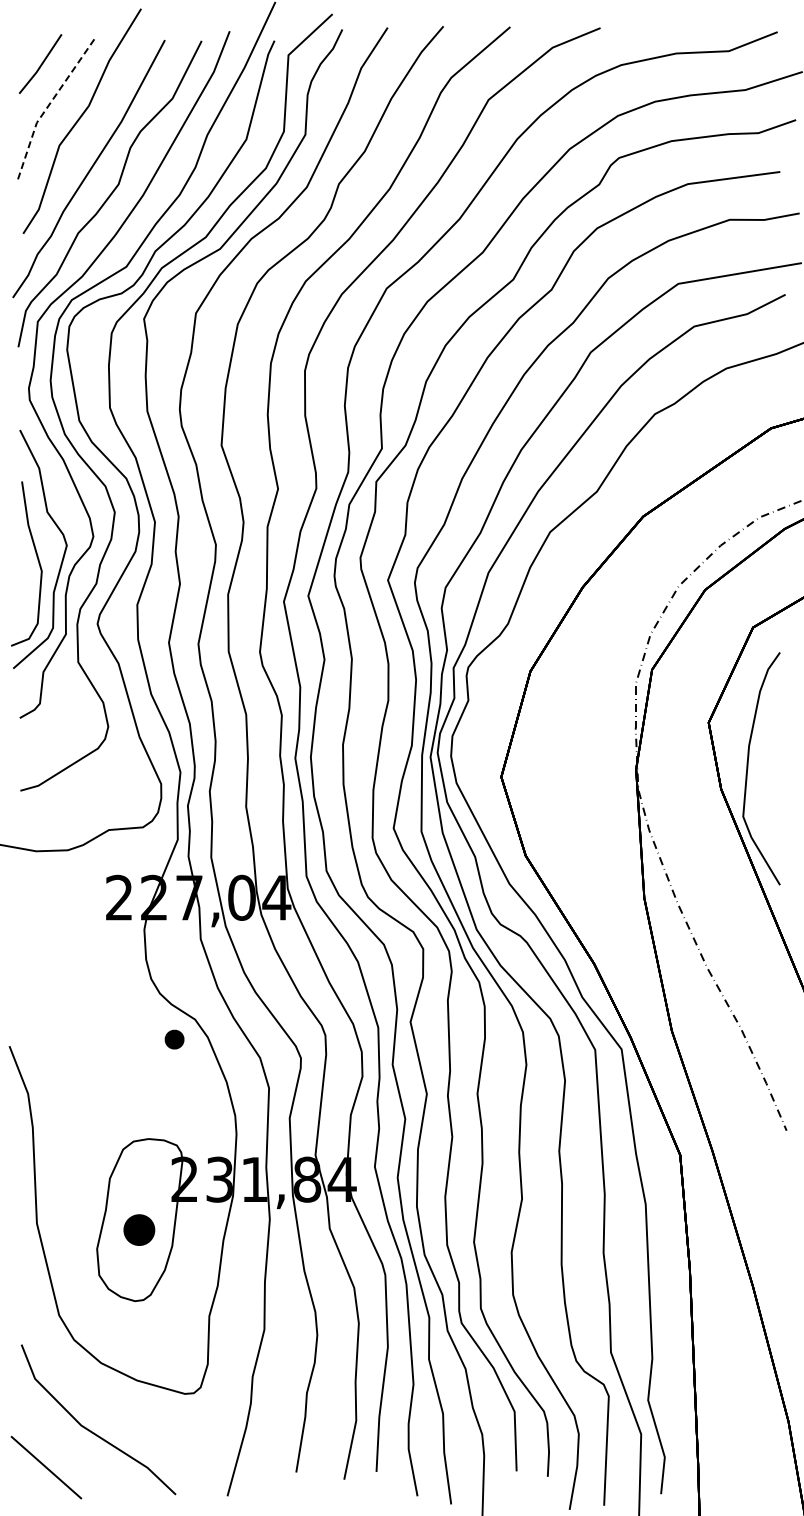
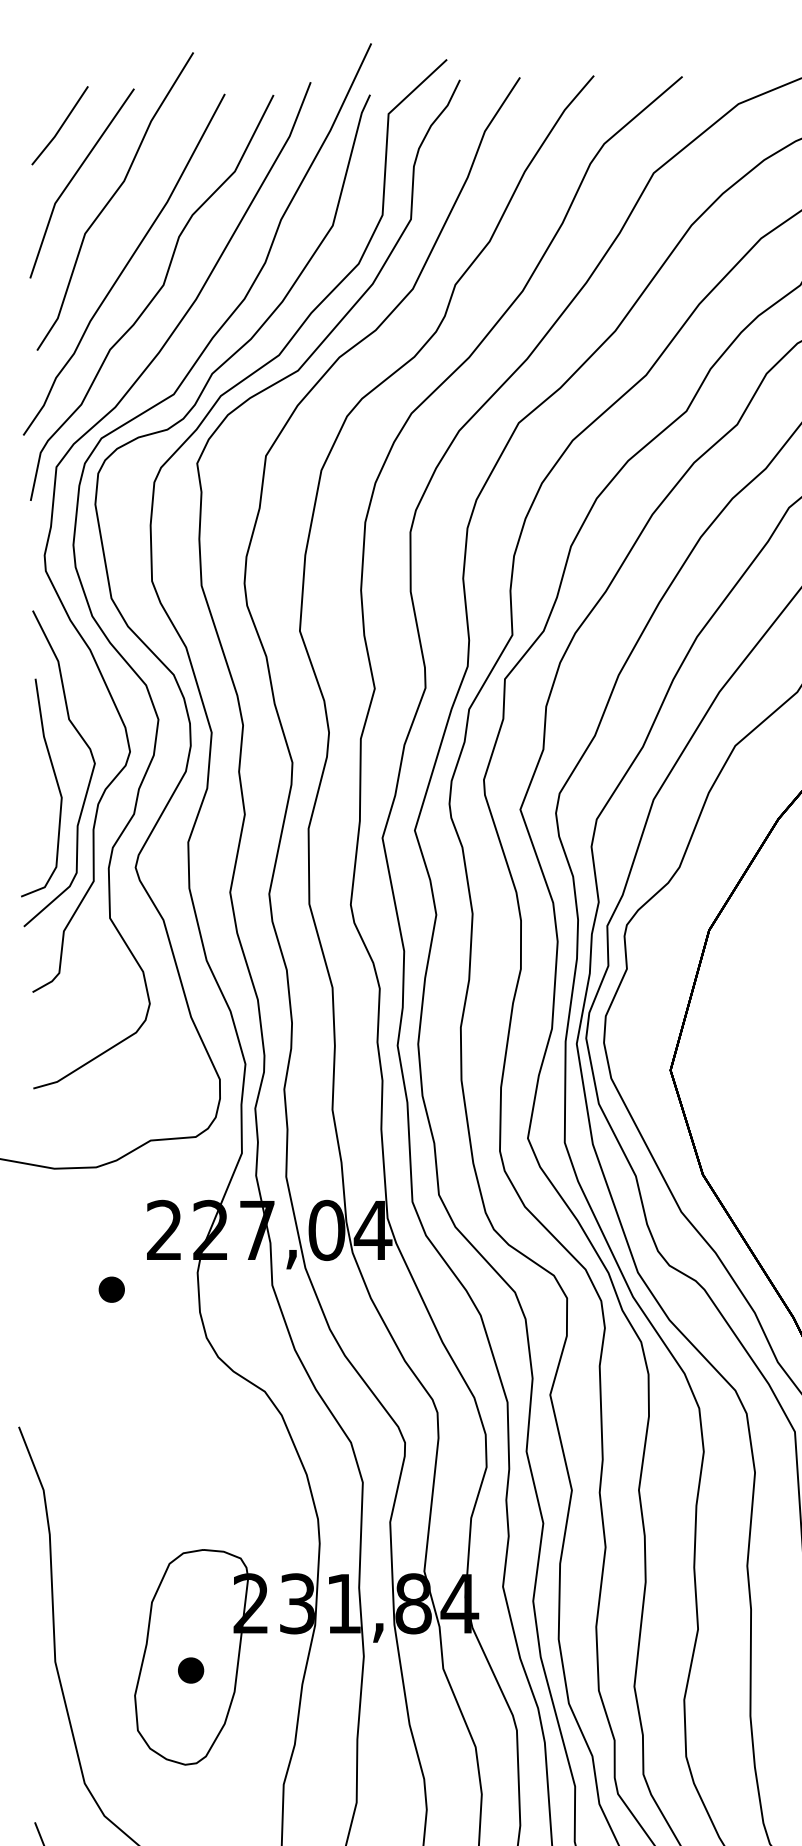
line: (49, 104) -> (71, 179), dashed -> solid
part: (174, 1039) -> (111, 1289), moved
part: (139, 1229) -> (191, 1669), size x0.62

